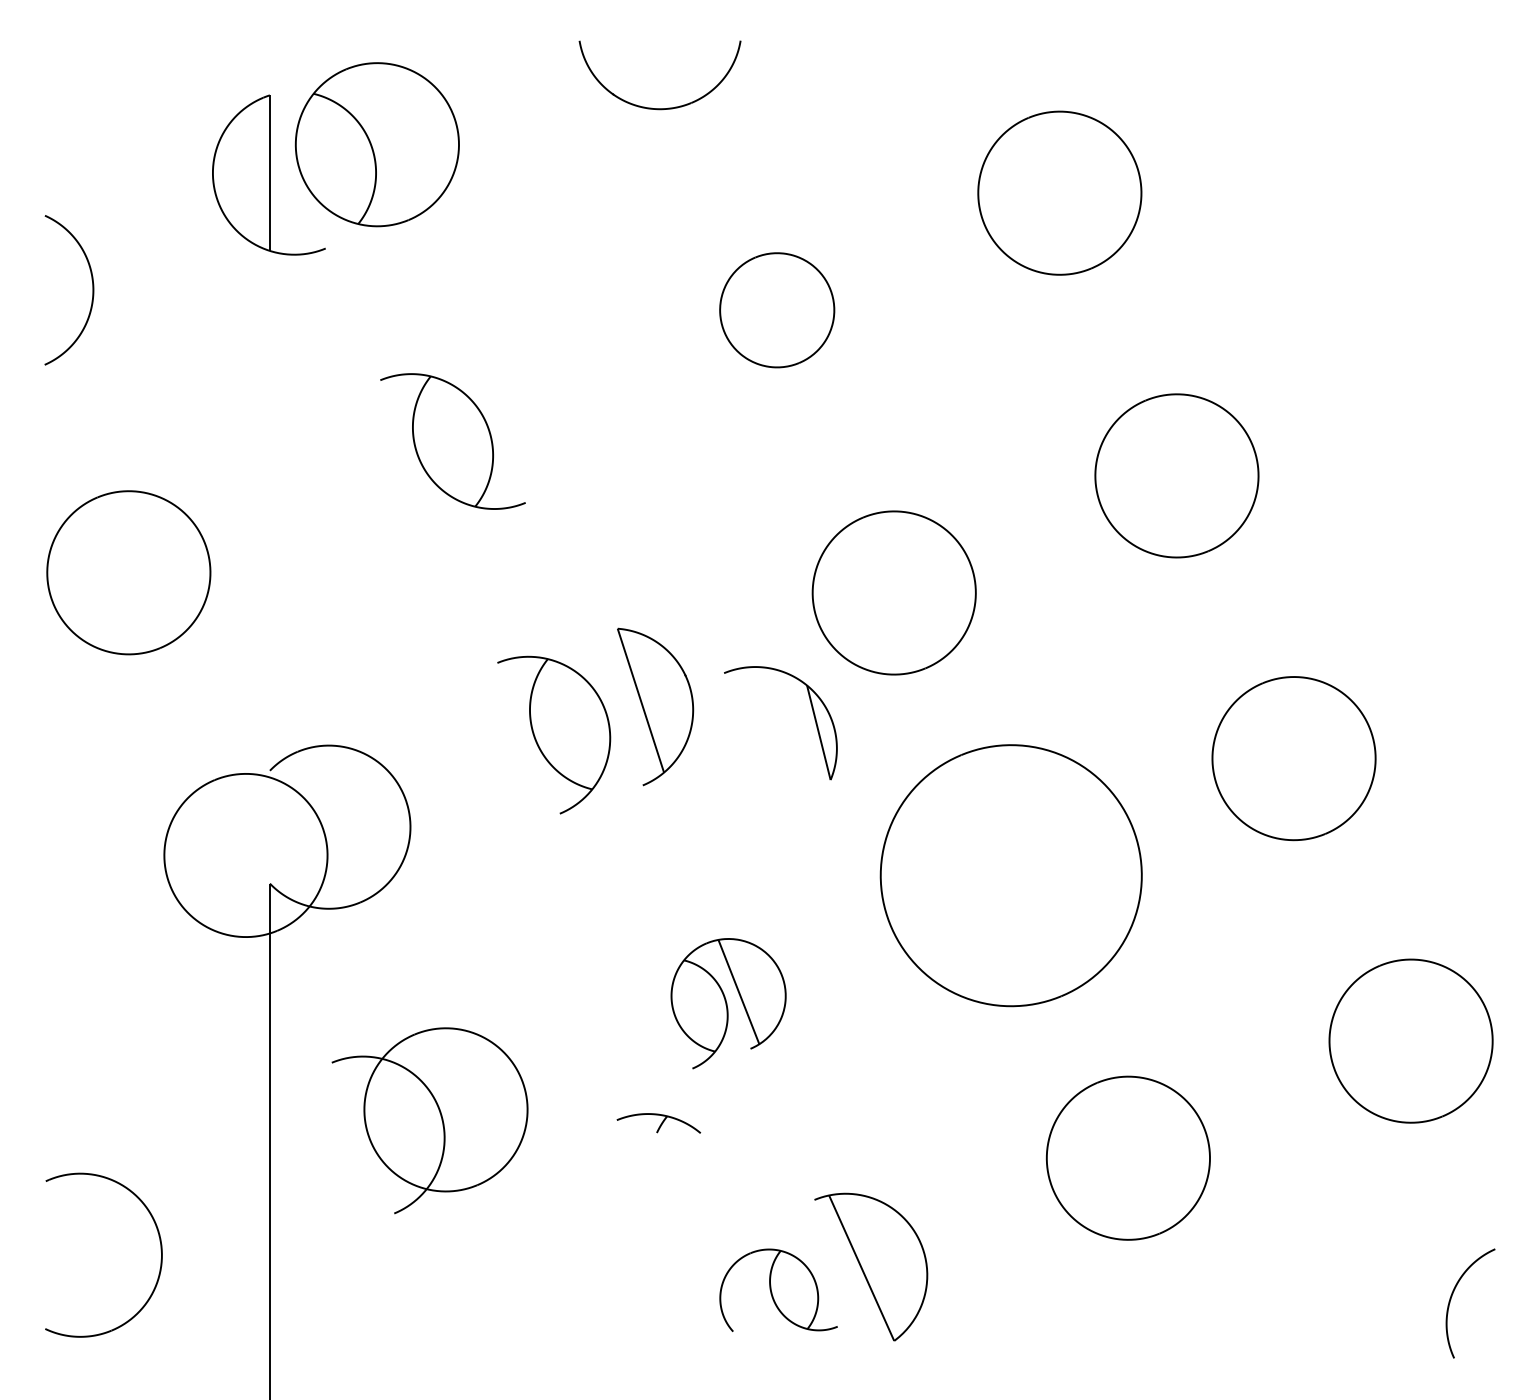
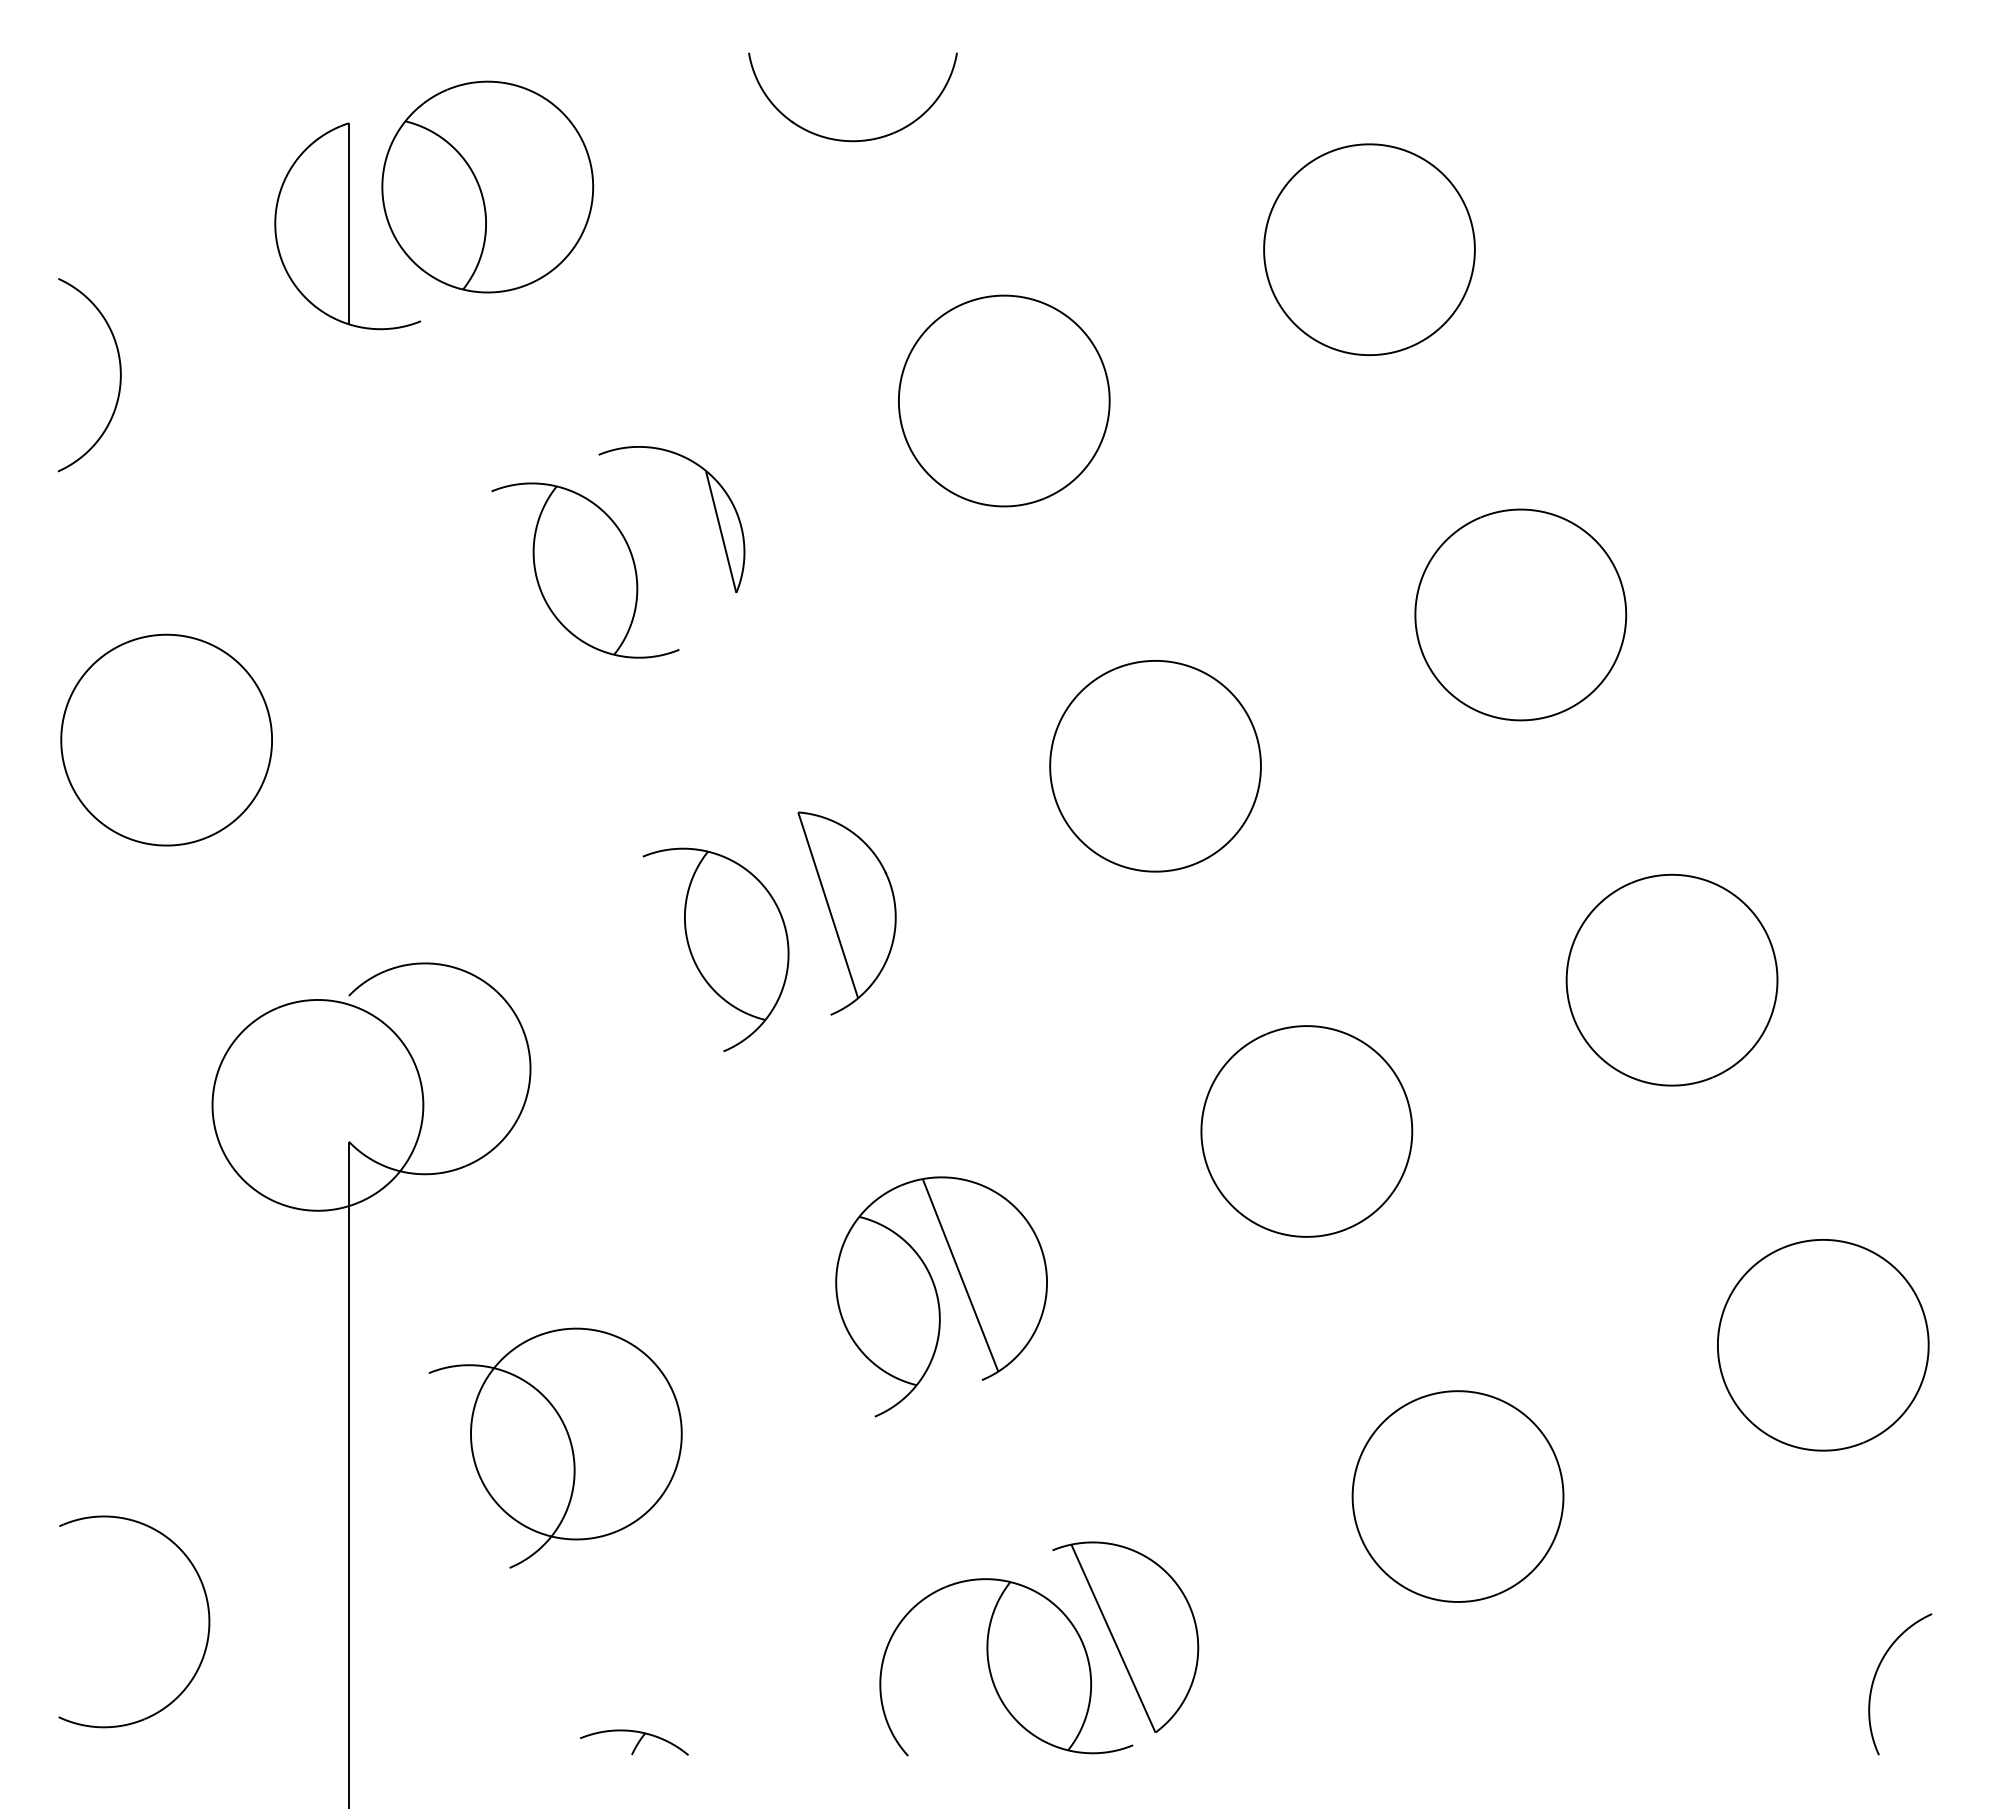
part: (777, 309) -> (1004, 400), size x1.43
part: (813, 716) -> (714, 510), moved
part: (1011, 875) -> (1306, 1131), size x0.62
part: (728, 1003) -> (941, 1296), size x1.43
part: (658, 1123) -> (634, 1742), moved
part: (778, 1290) -> (1006, 1667), size x1.67

